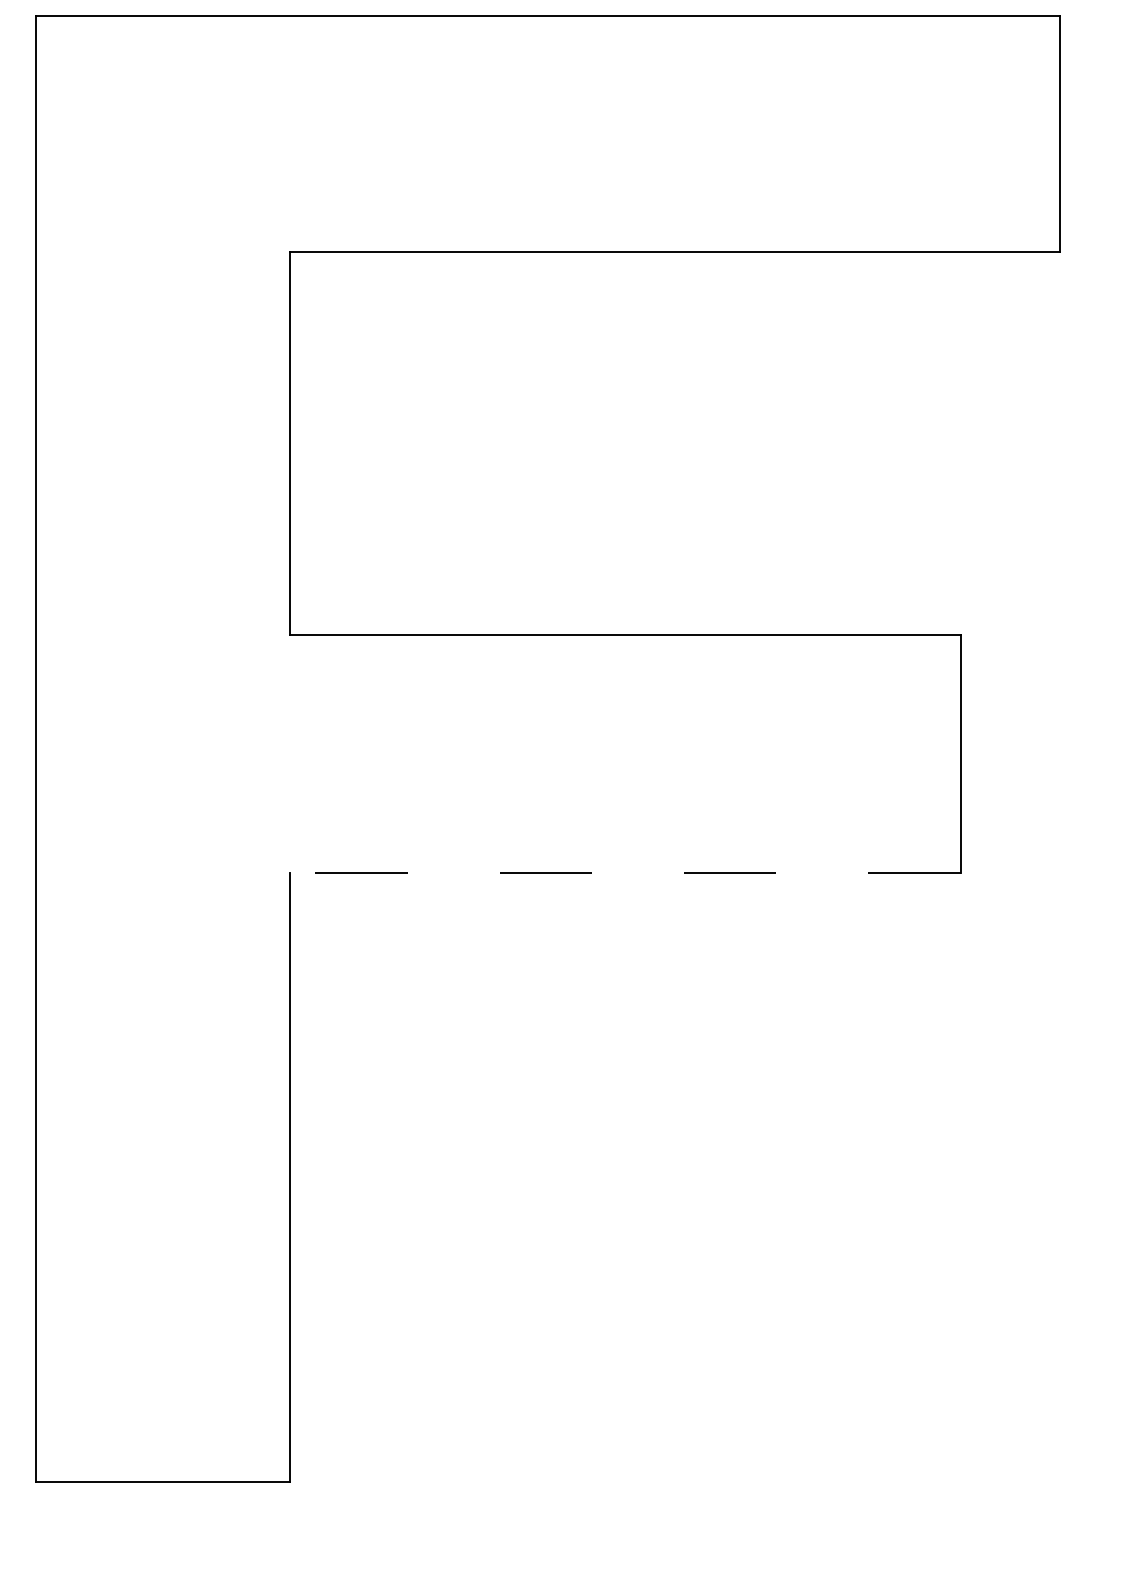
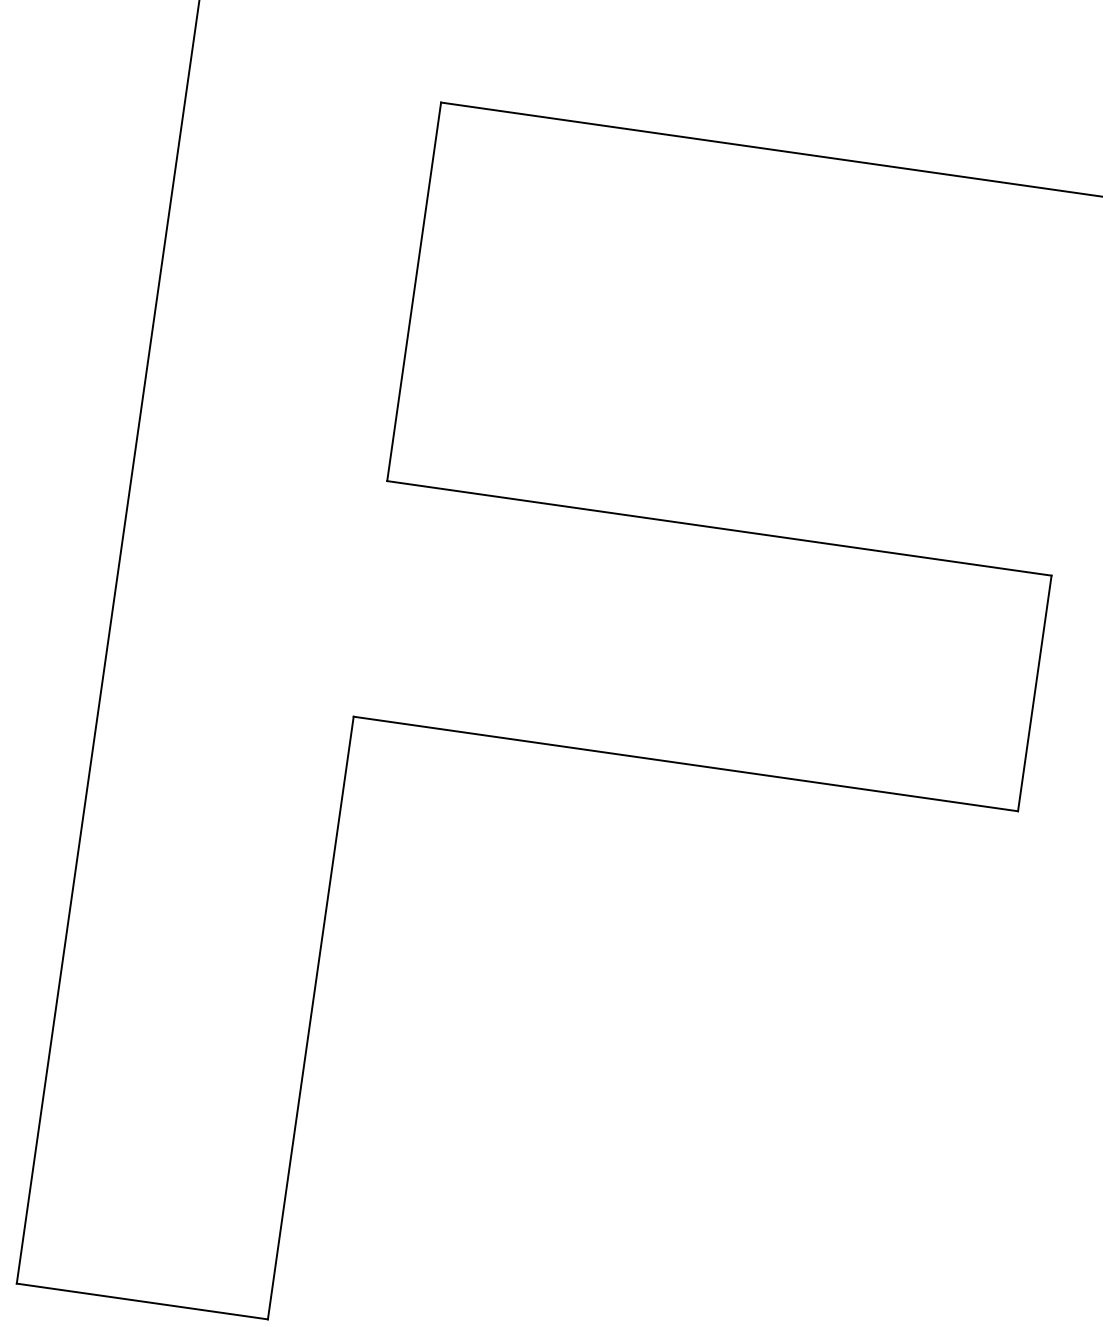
line: (625, 872) -> (686, 763), dashed -> solid

